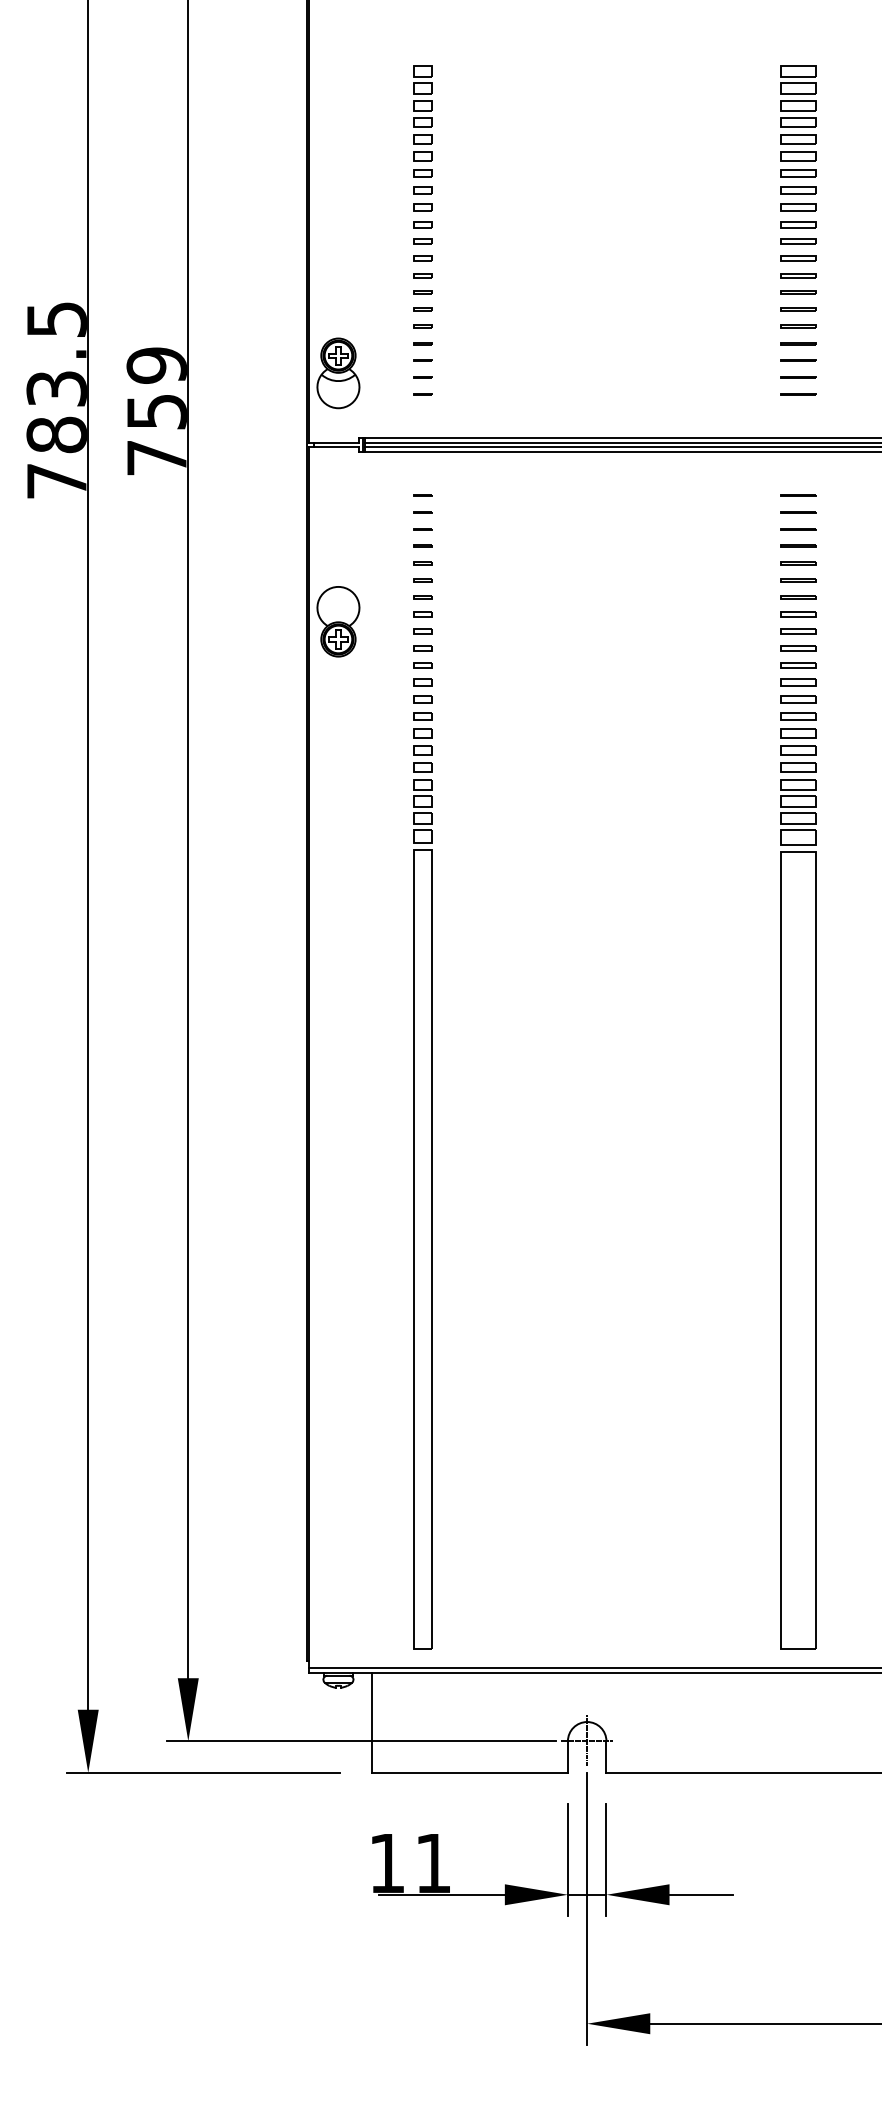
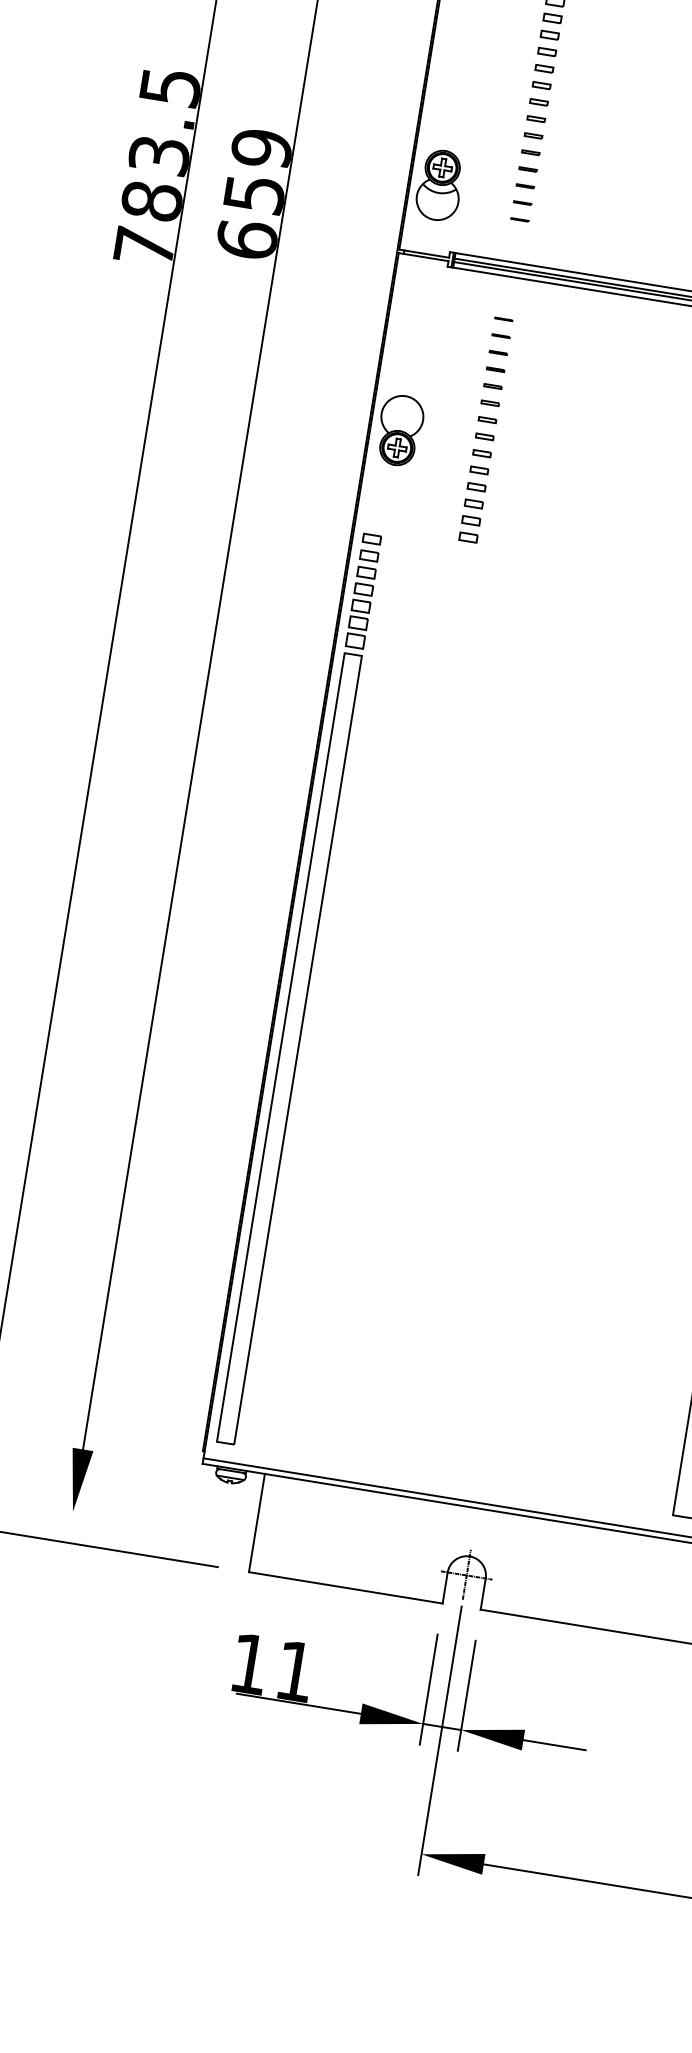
text: (156, 457) -> (246, 239), 759 -> 659
part: (422, 1188) -> (298, 988), moved
line: (361, 1741) -> (243, 1539), removed

